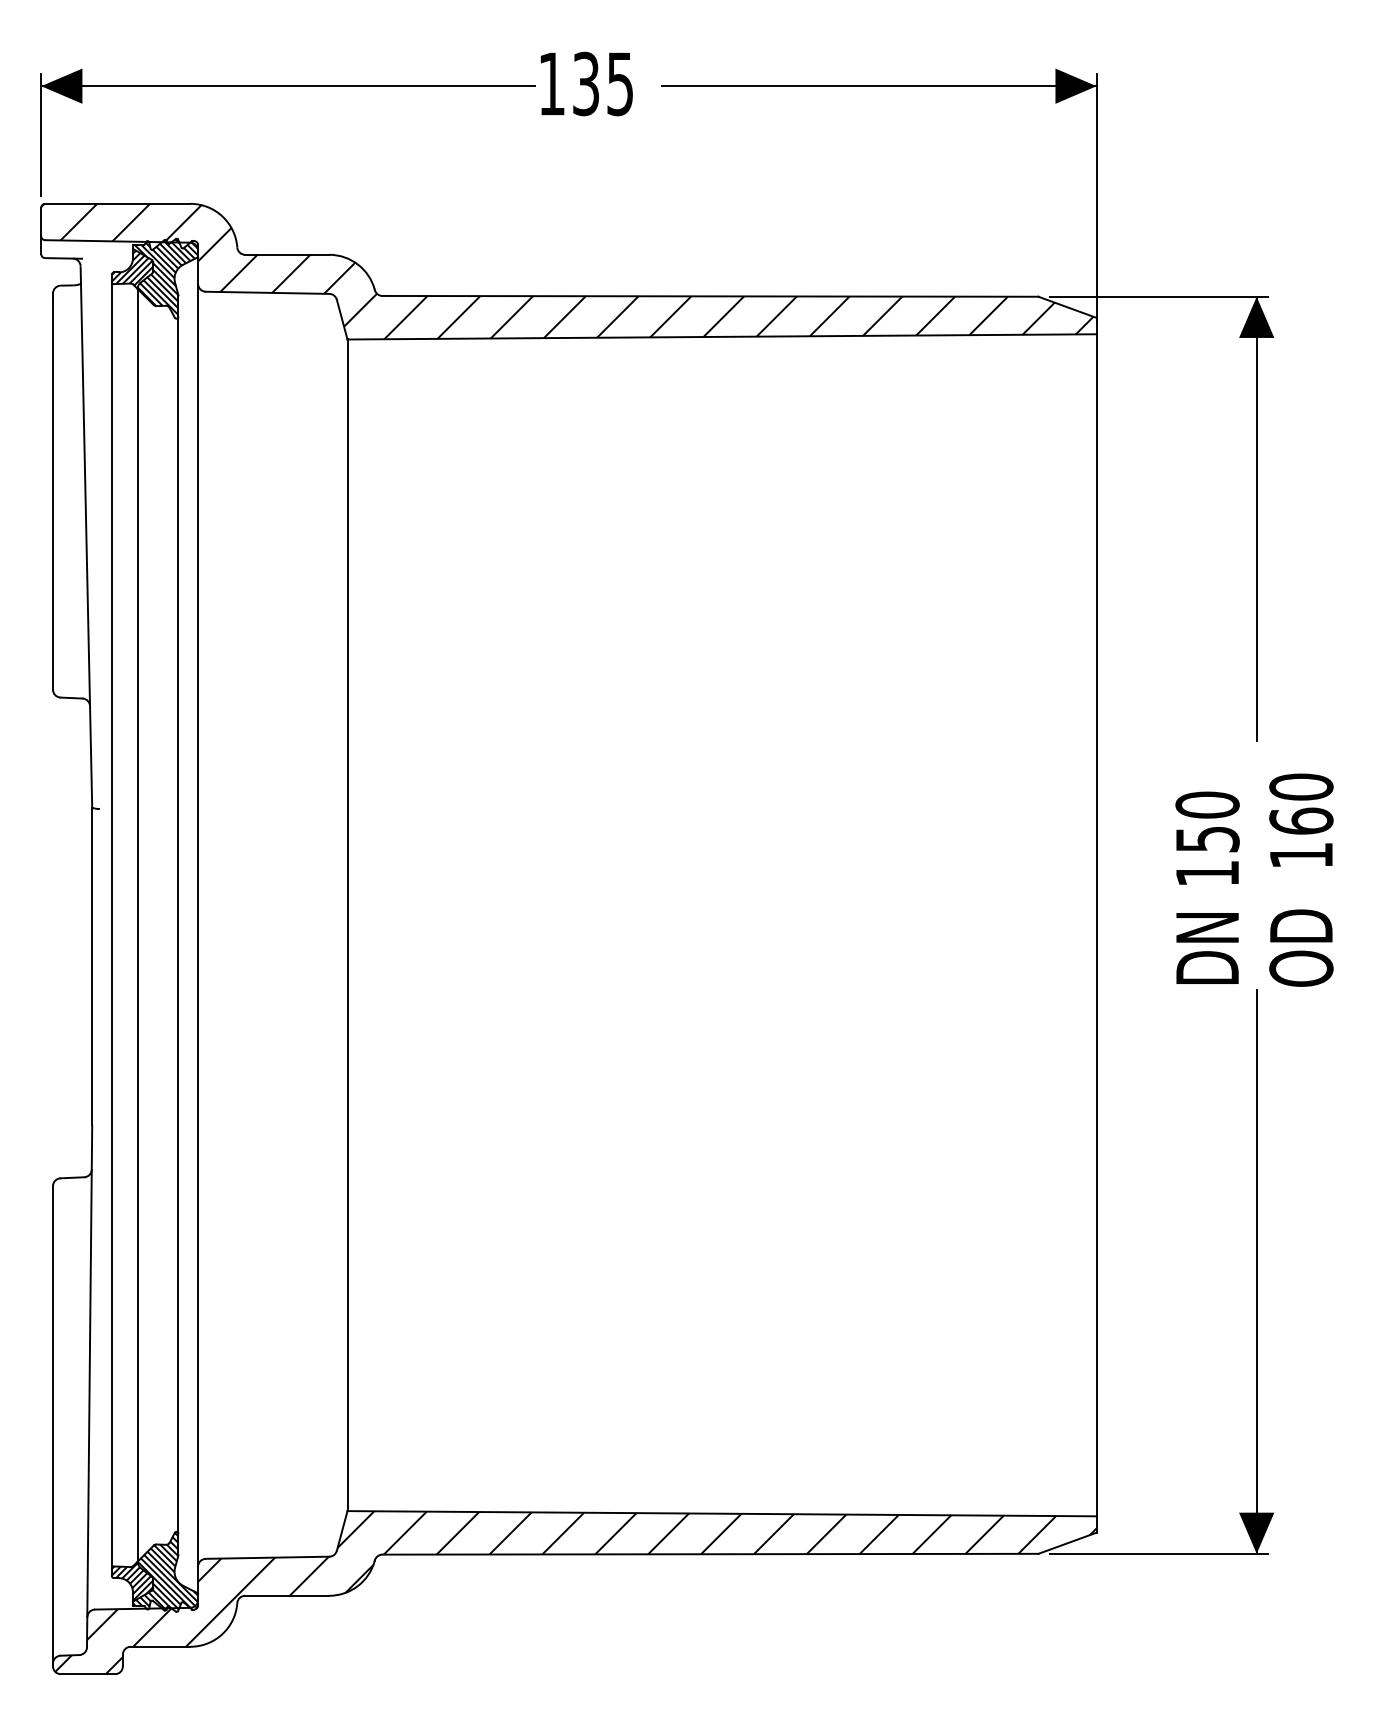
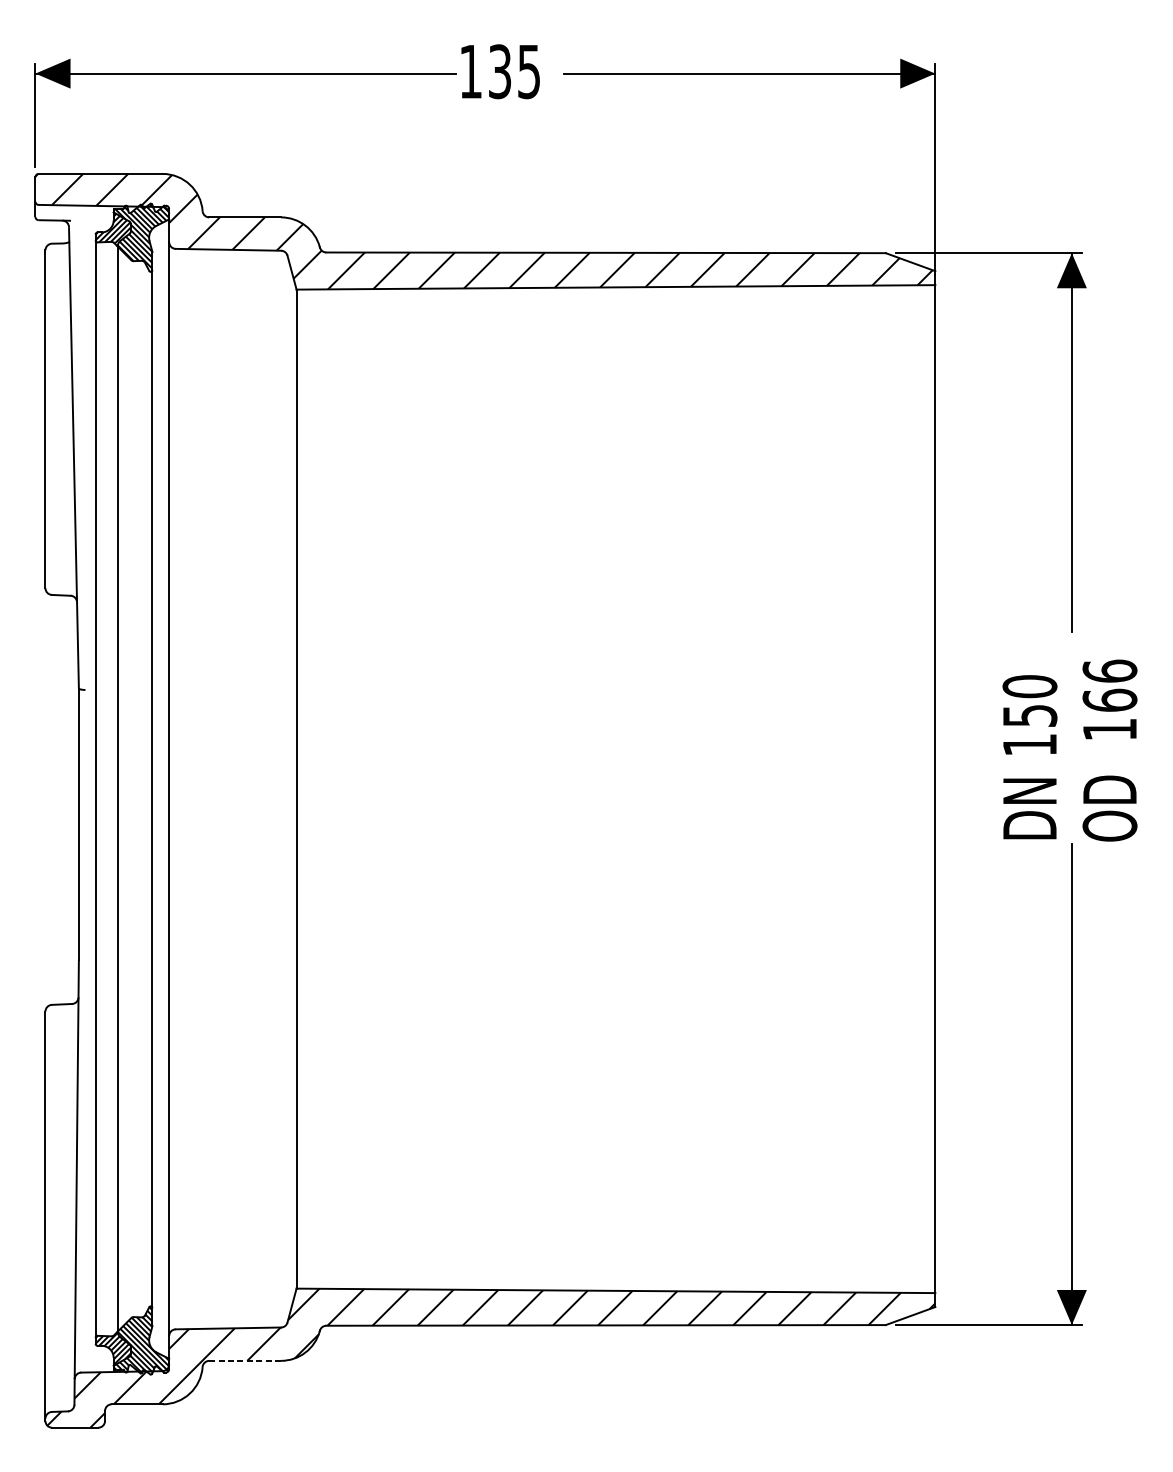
text: (1301, 786) -> (1110, 670), 160 -> 166
line: (287, 1595) -> (245, 1360), solid -> dashed

